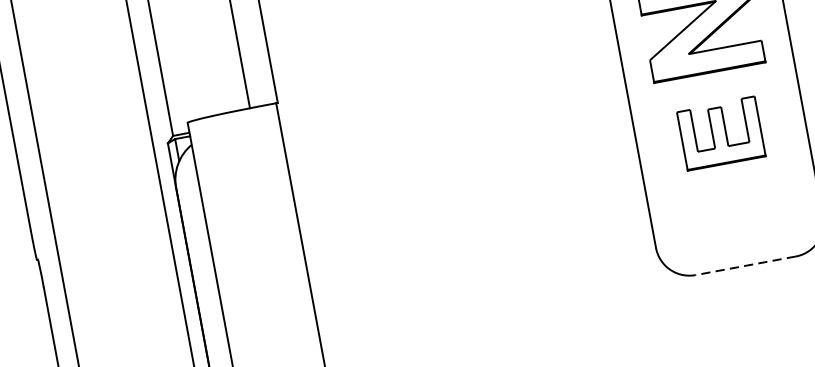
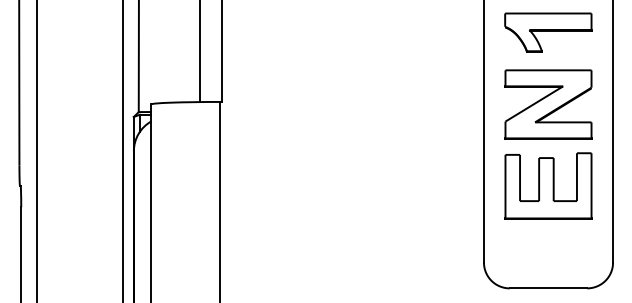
part: (721, 132) -> (548, 185), size x1.43
line: (745, 265) -> (548, 288), dashed -> solid

